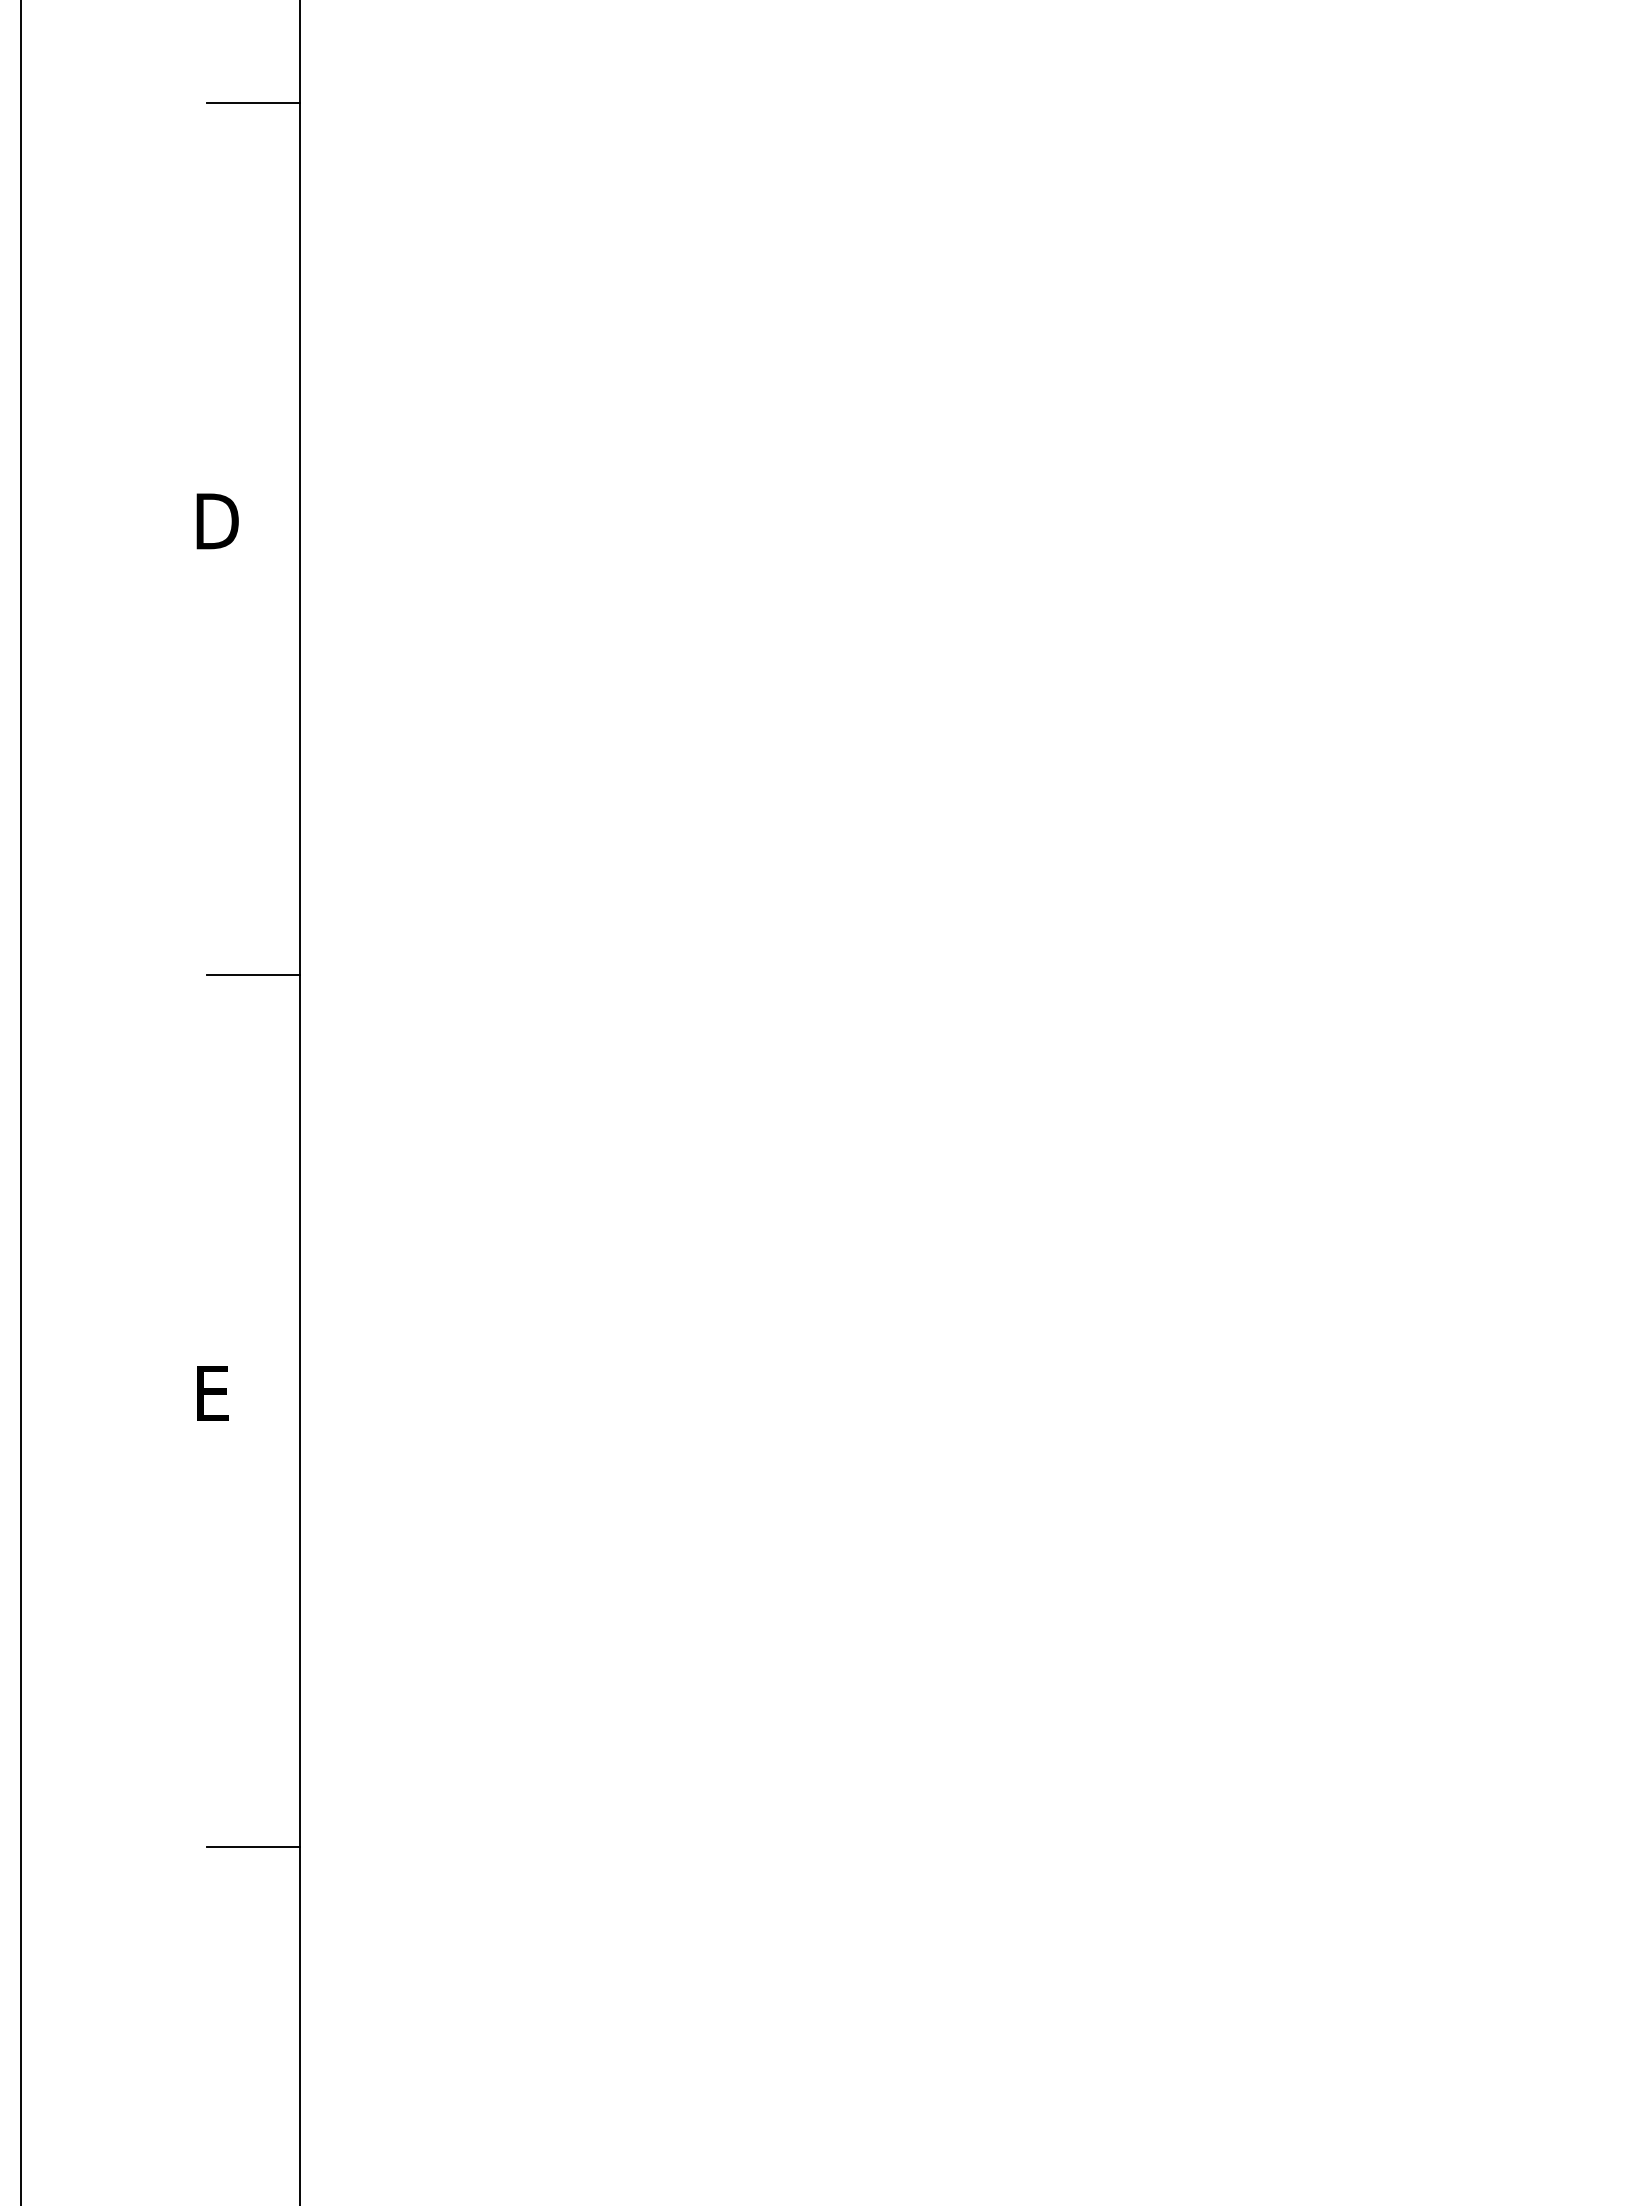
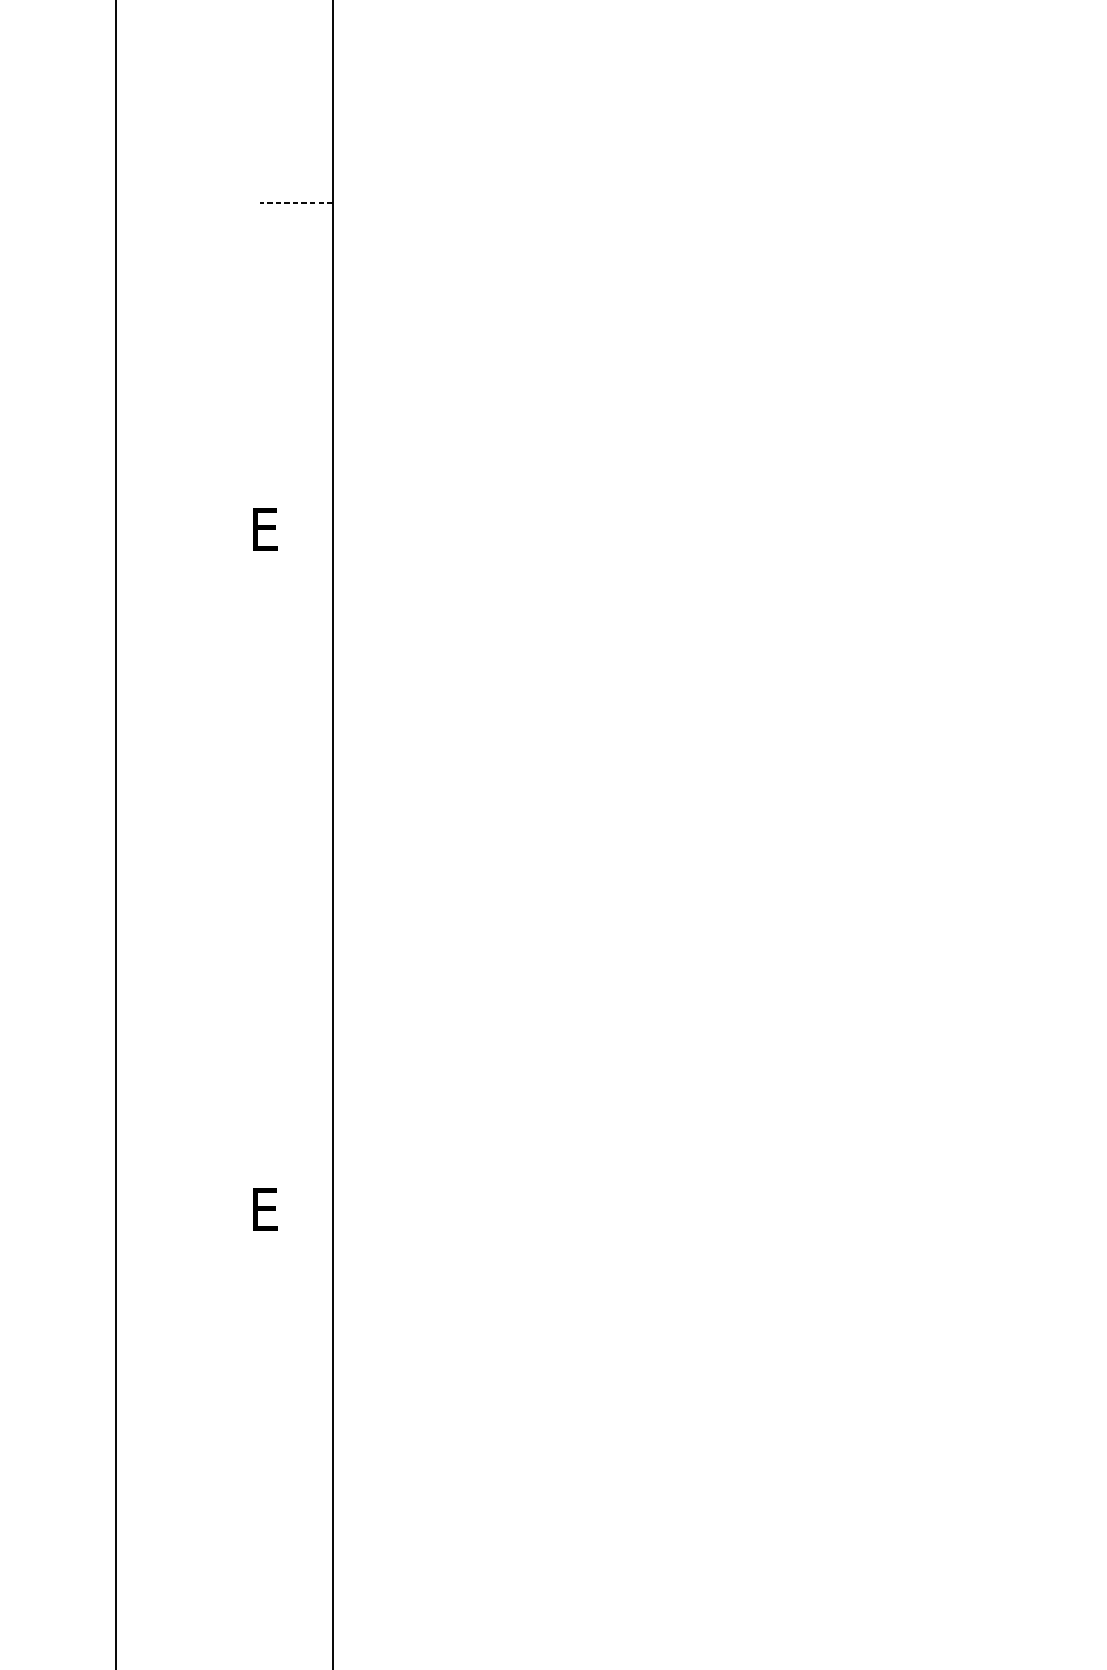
line: (252, 102) -> (295, 202), solid -> dashed
text: (217, 521) -> (268, 529), D -> E
line: (252, 974) -> (295, 882), removed
line: (252, 1846) -> (295, 1562), removed

